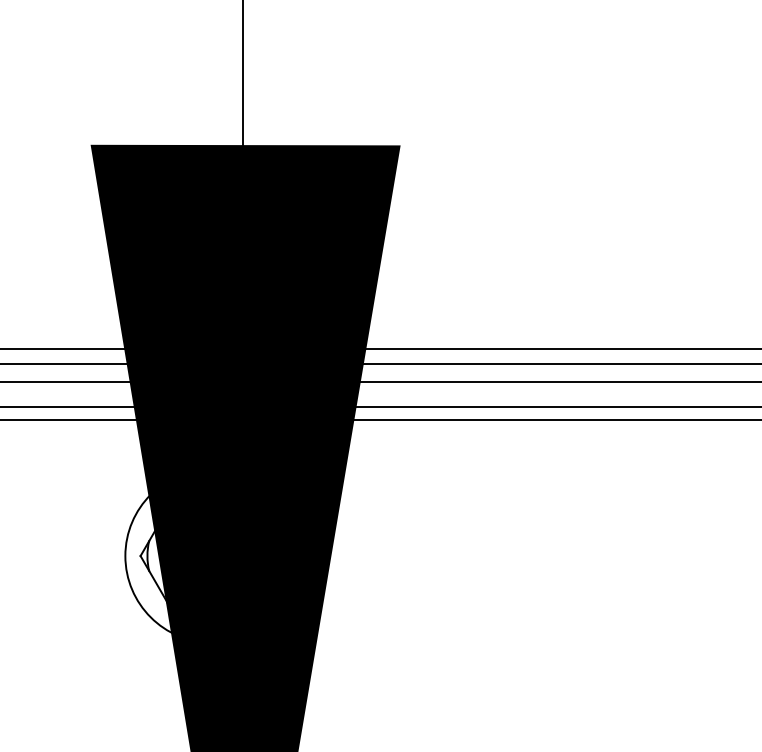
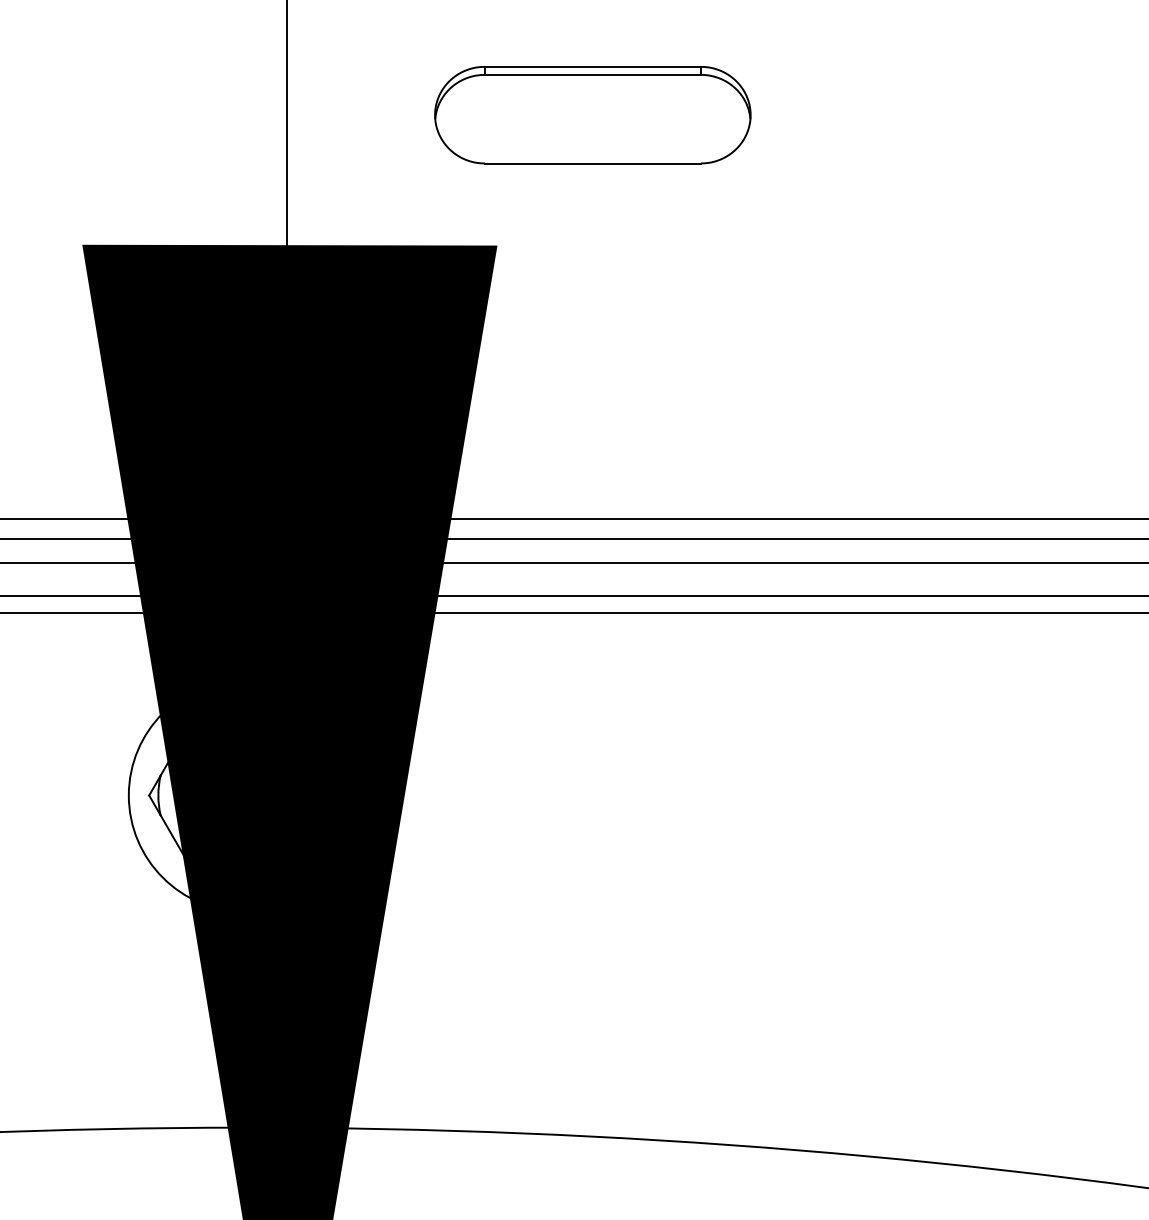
part: (471, 48) -> (592, 115), added

